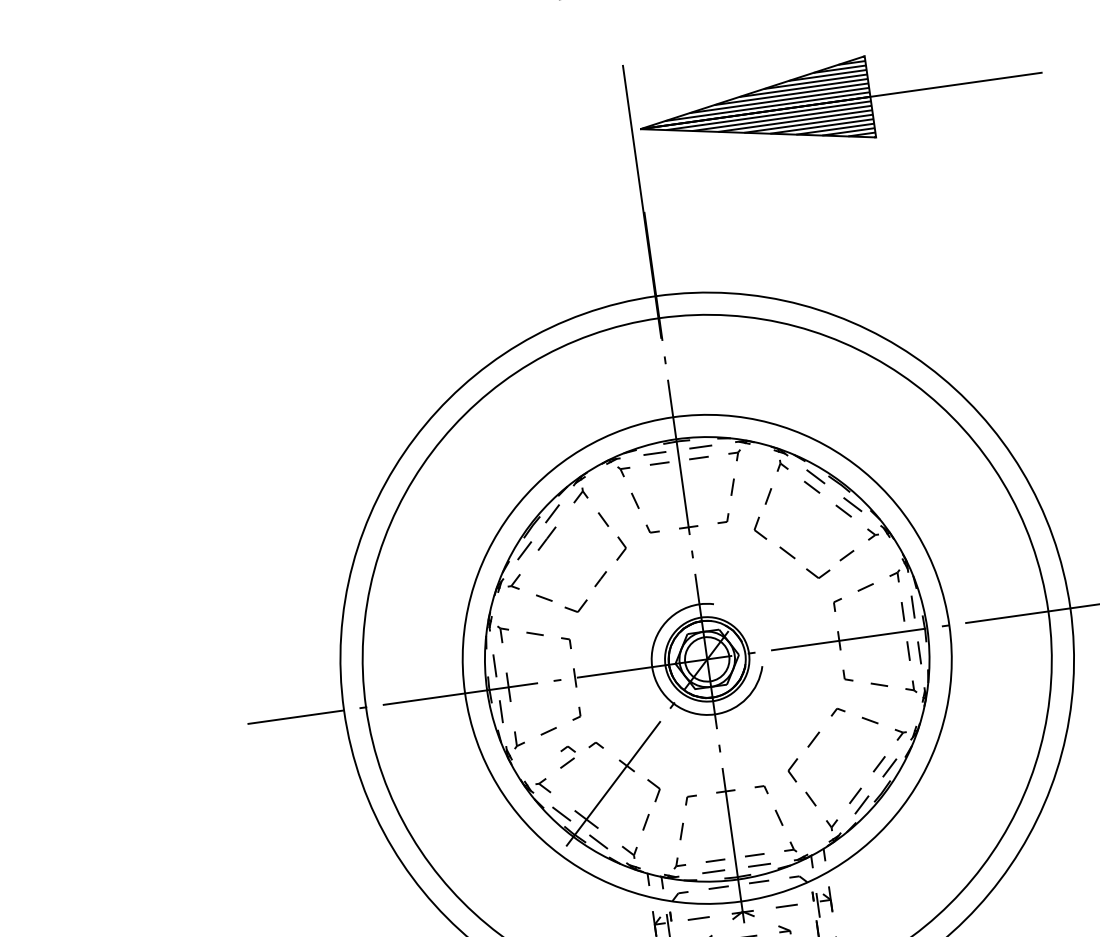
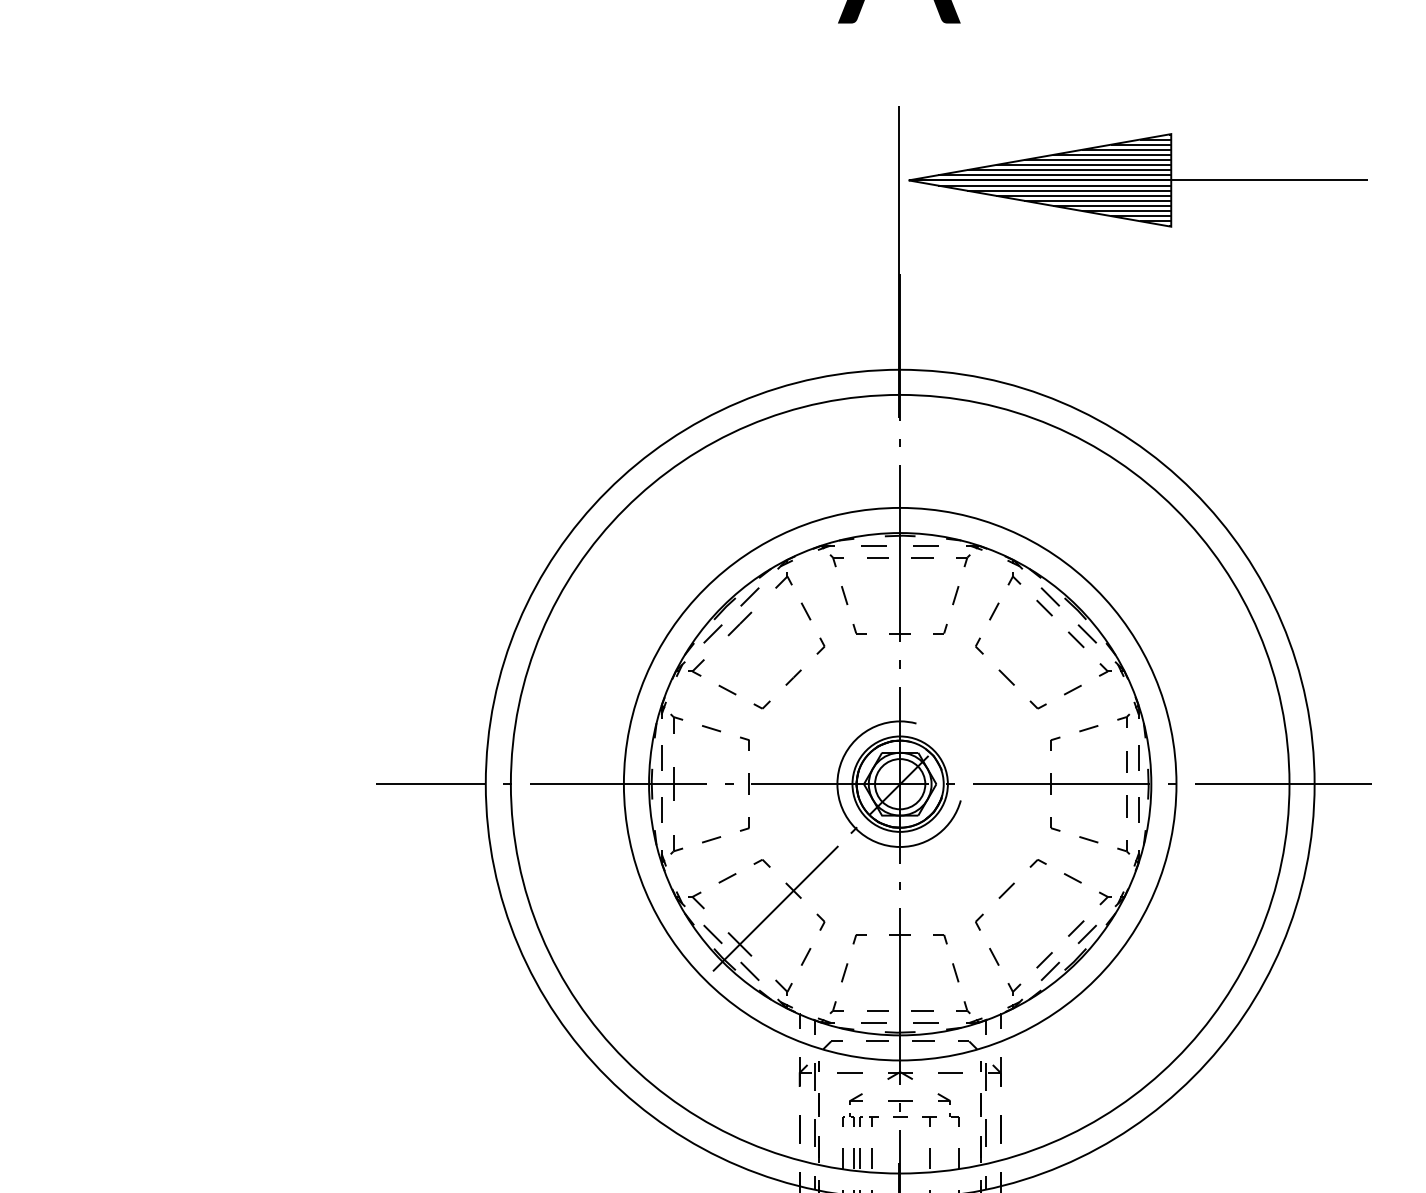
part: (759, 528) -> (979, 645), size x0.62
part: (620, 547) -> (820, 645), size x0.62
part: (817, 572) -> (1037, 704), size x0.62
part: (575, 606) -> (761, 704), size x0.62
part: (567, 749) -> (729, 863), removed
part: (793, 769) -> (979, 921), size x0.62
part: (654, 789) -> (820, 921), size x0.62

